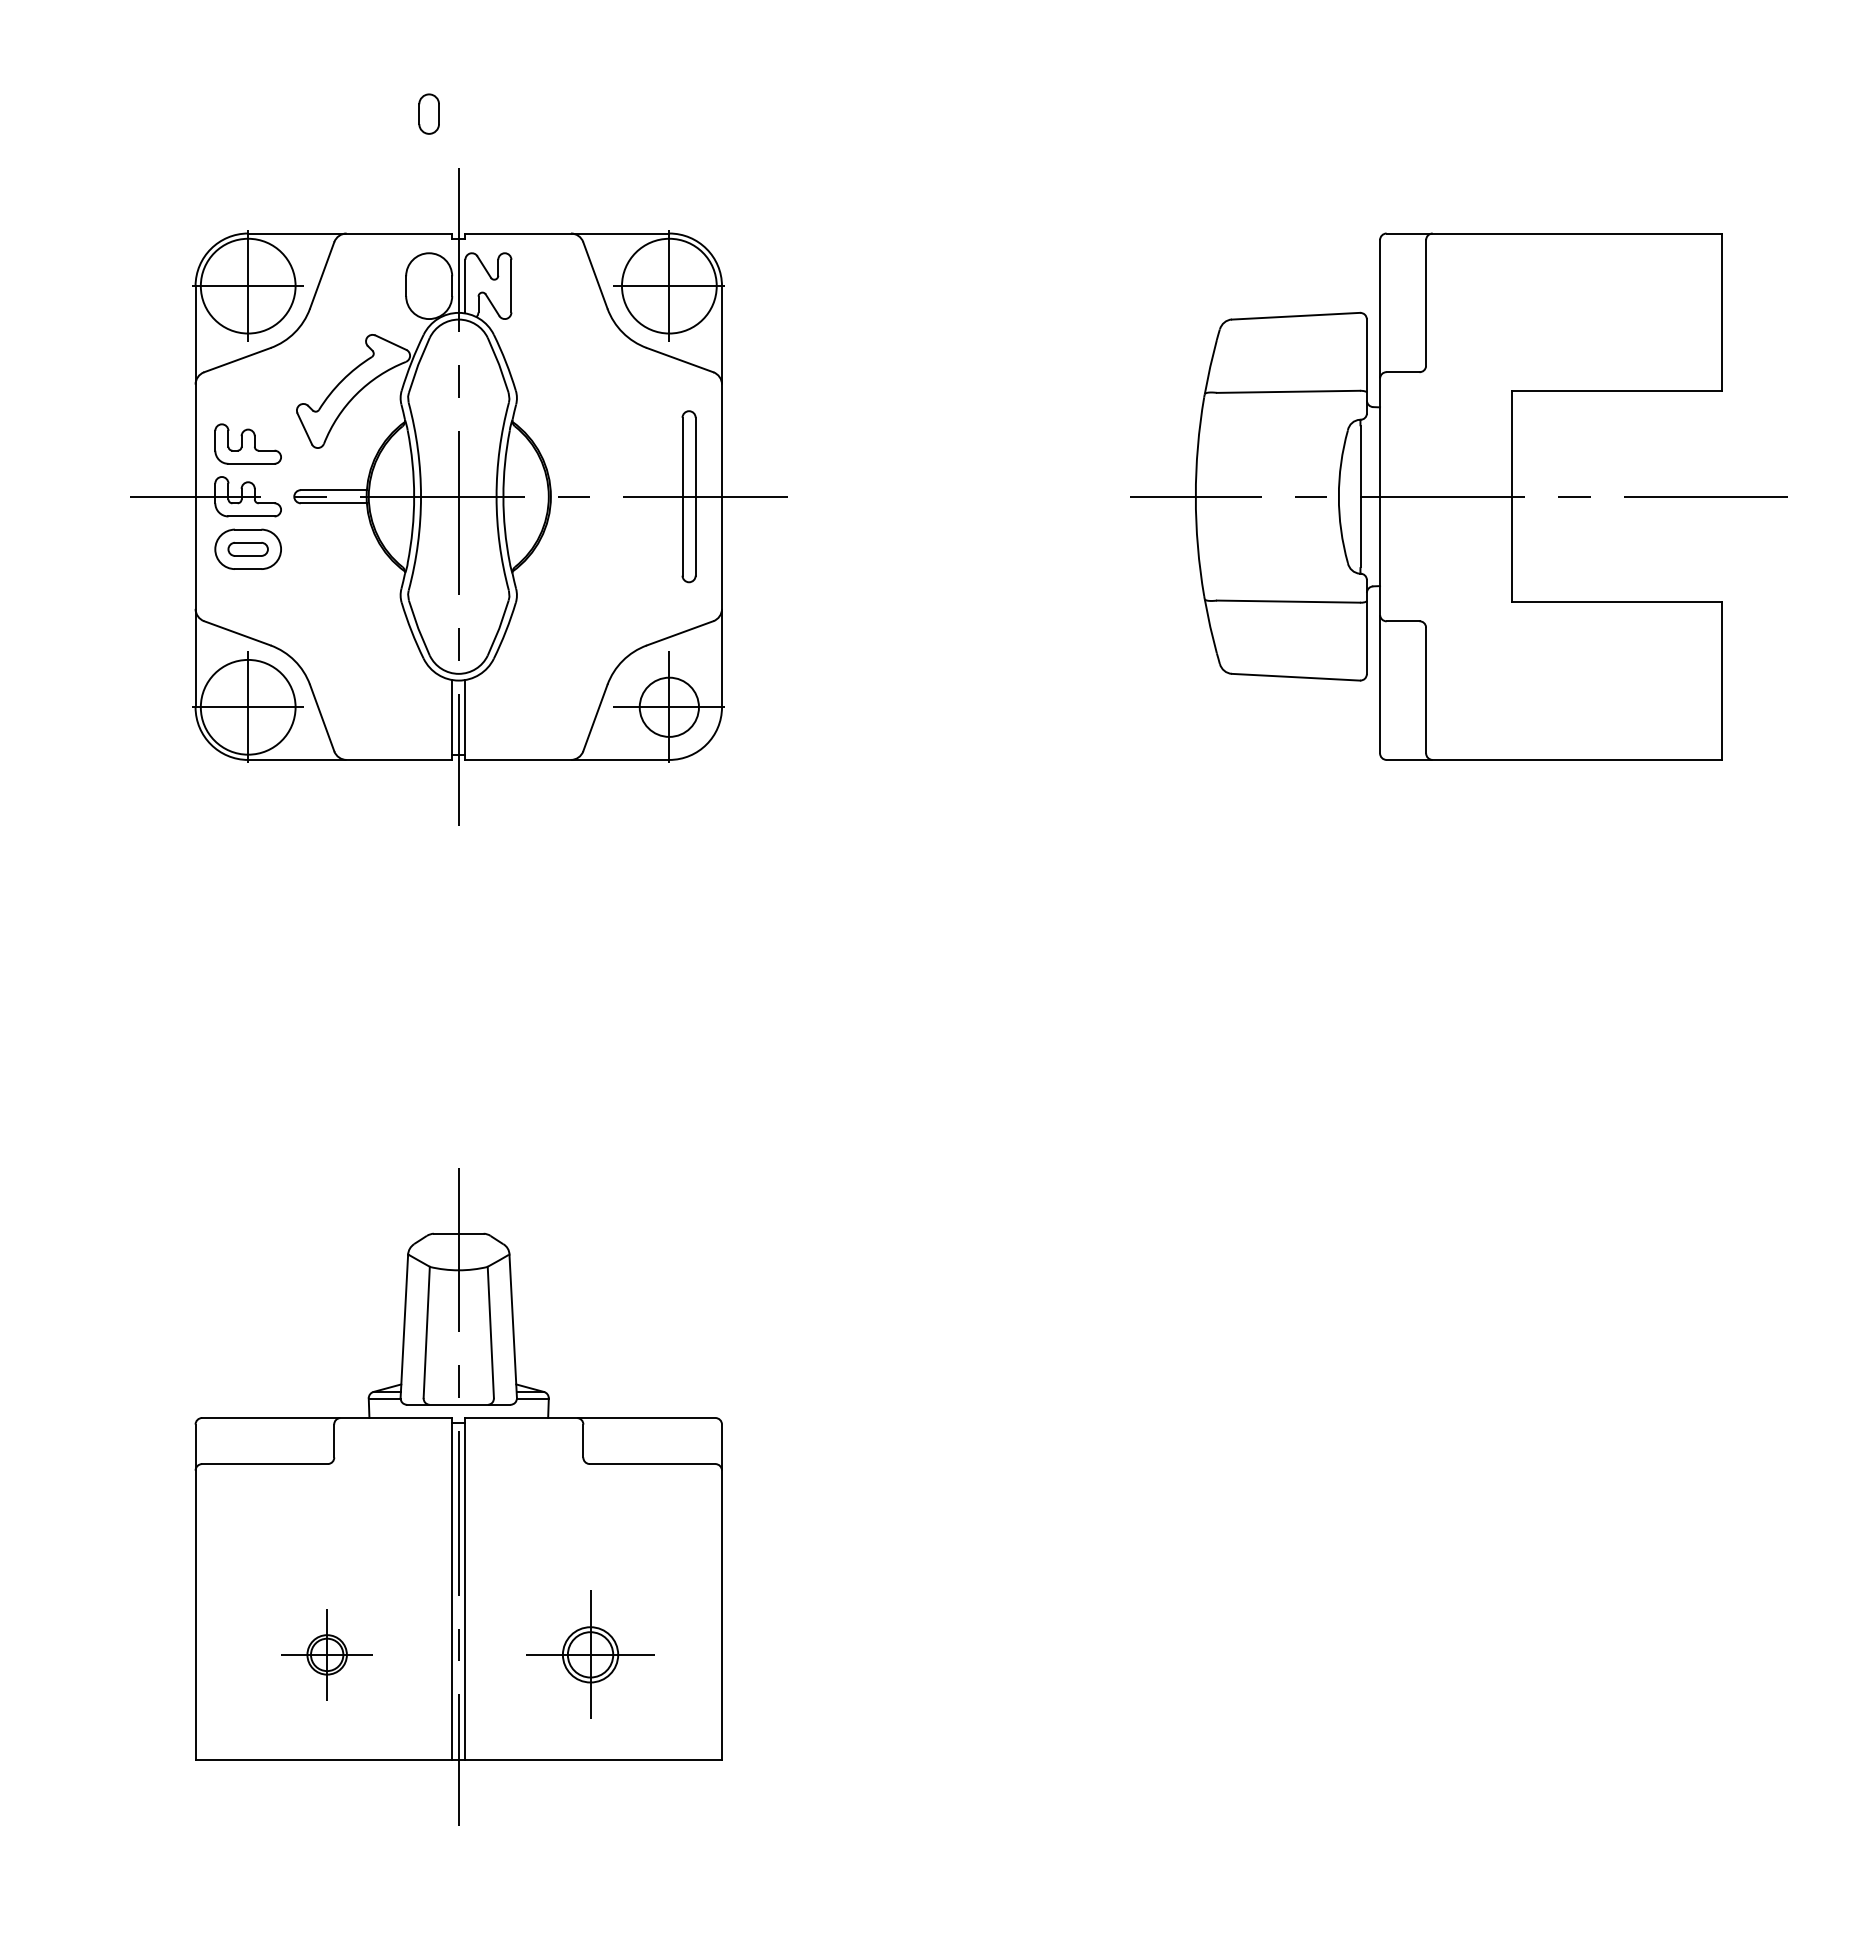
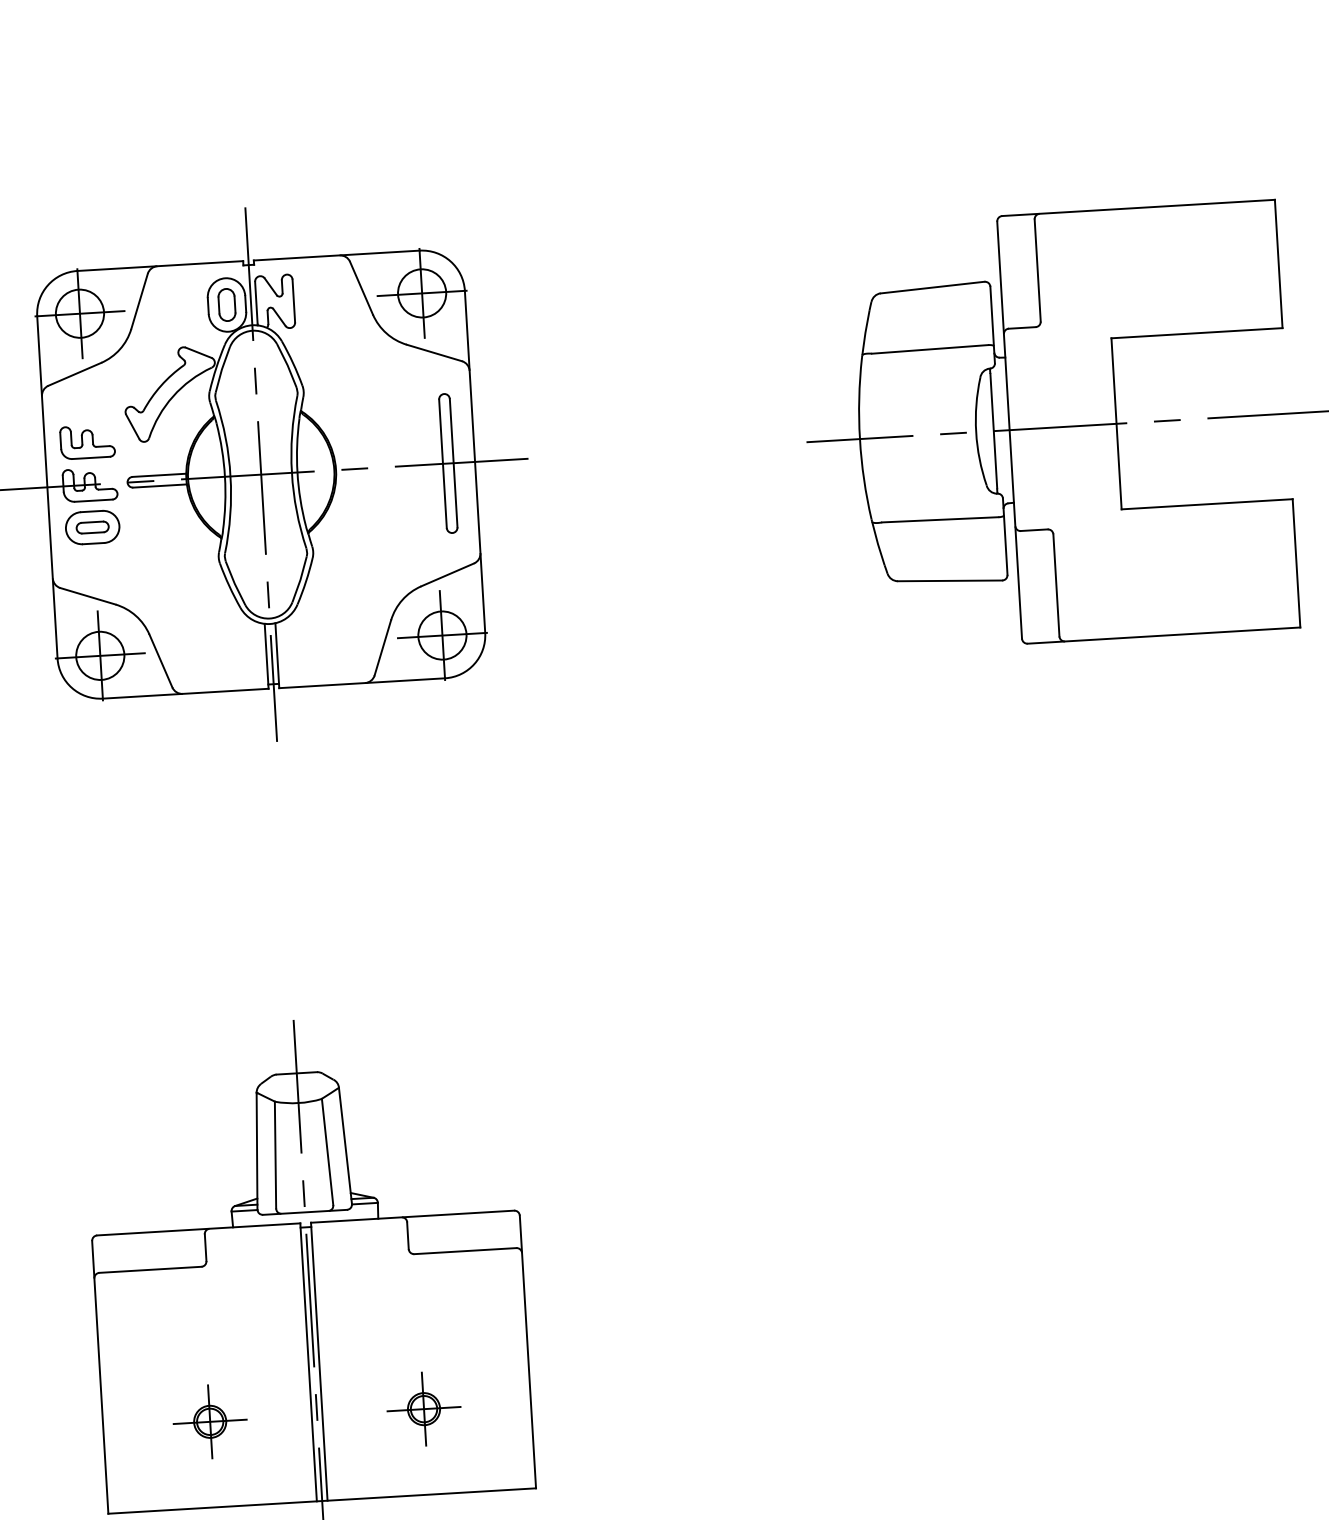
part: (428, 113) -> (226, 304), moved
circle: (247, 285) -> (79, 313), size x0.62
circle: (668, 285) -> (421, 292), size x0.62
circle: (247, 706) -> (99, 655), size x0.62
part: (589, 1654) -> (423, 1408), size x0.71

